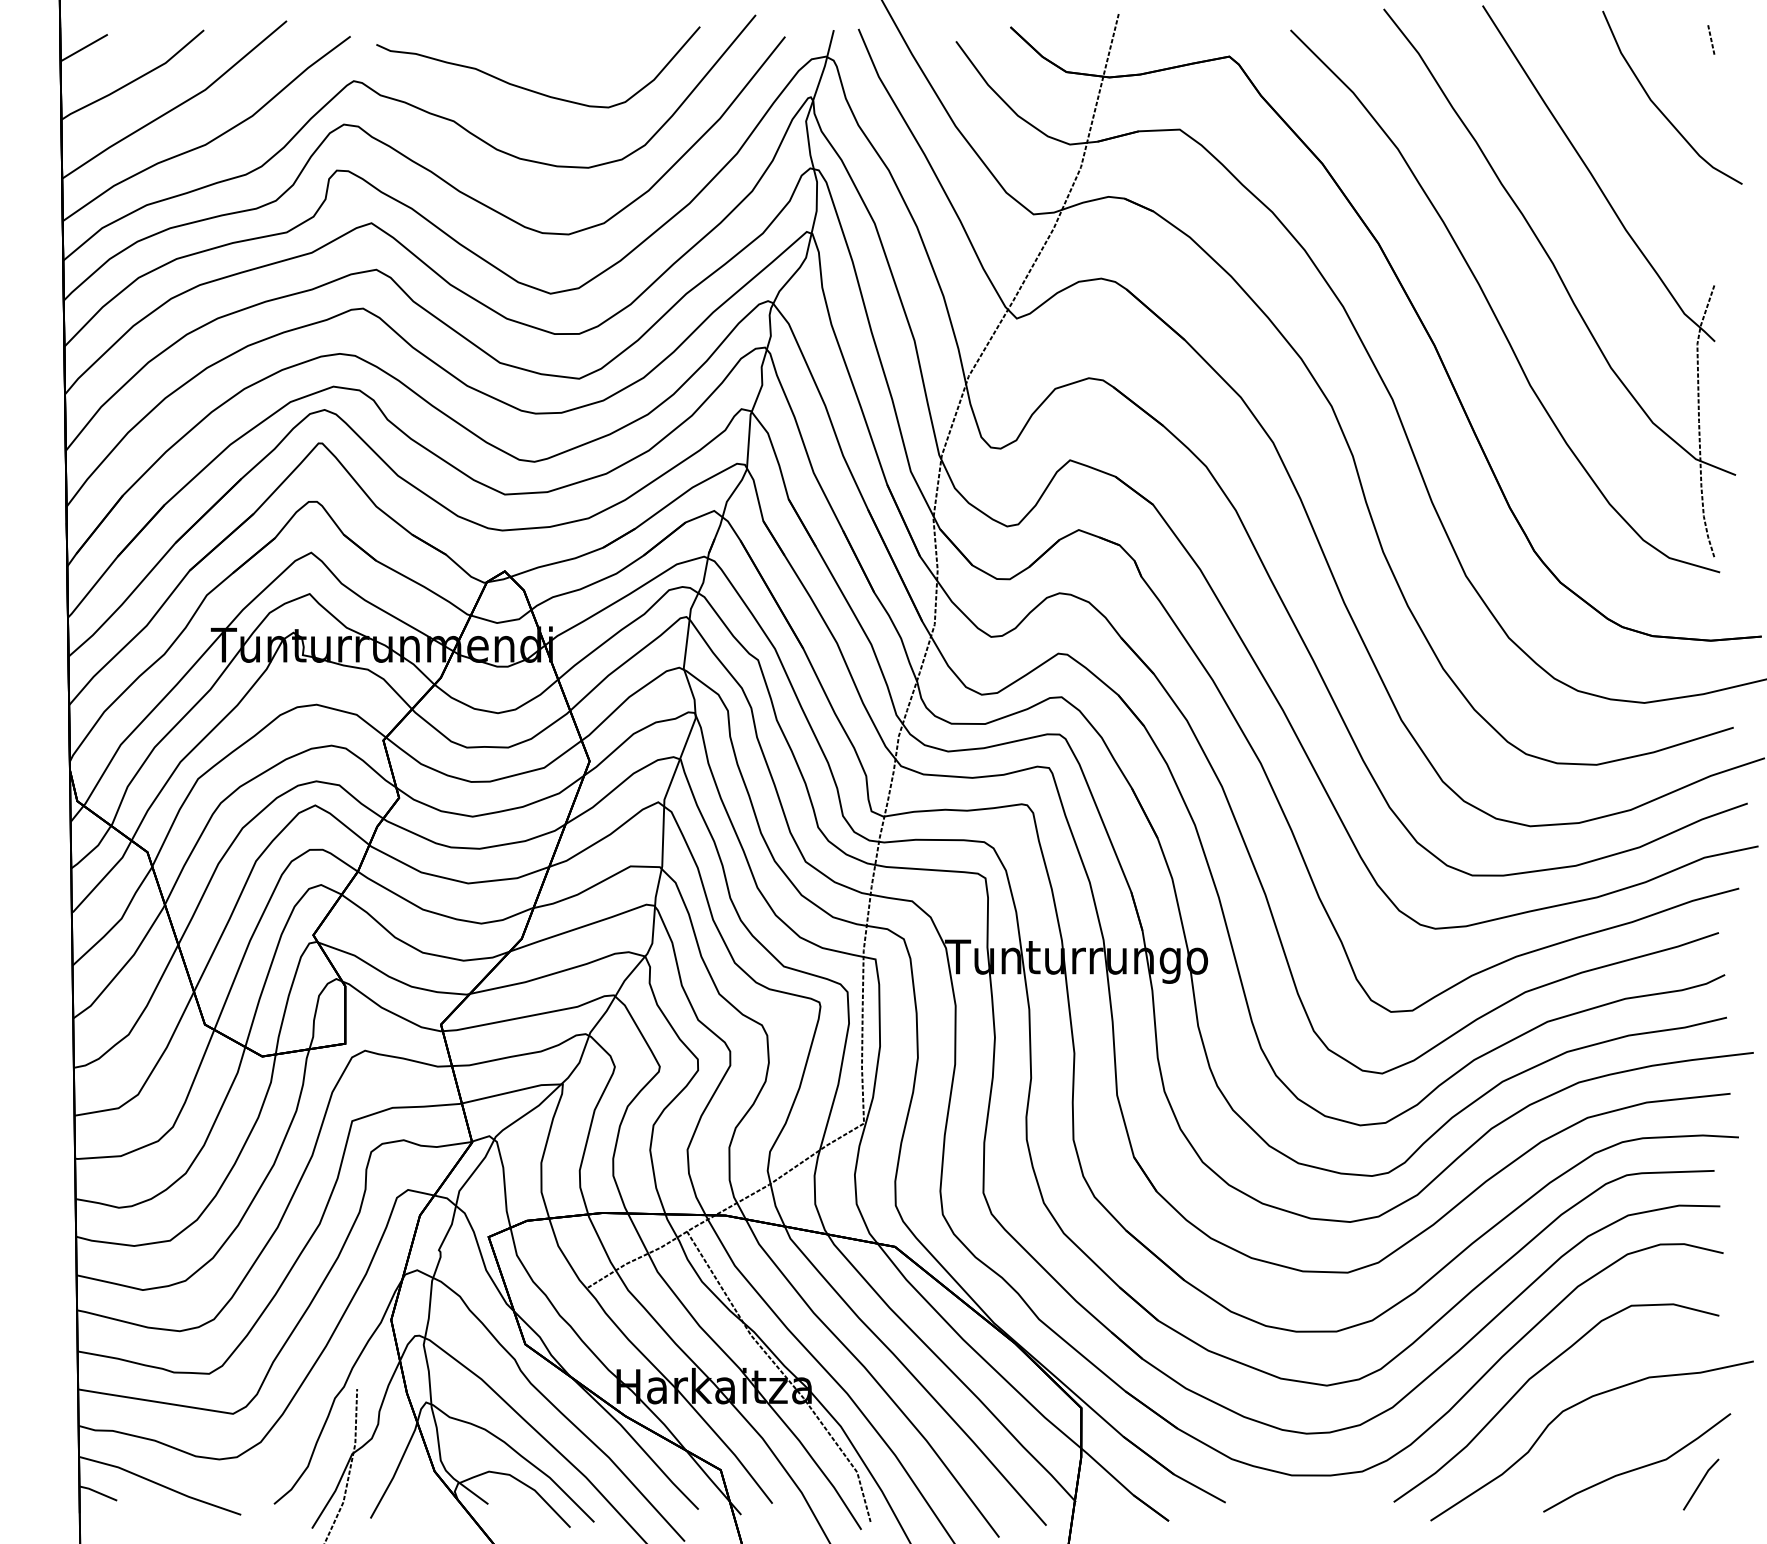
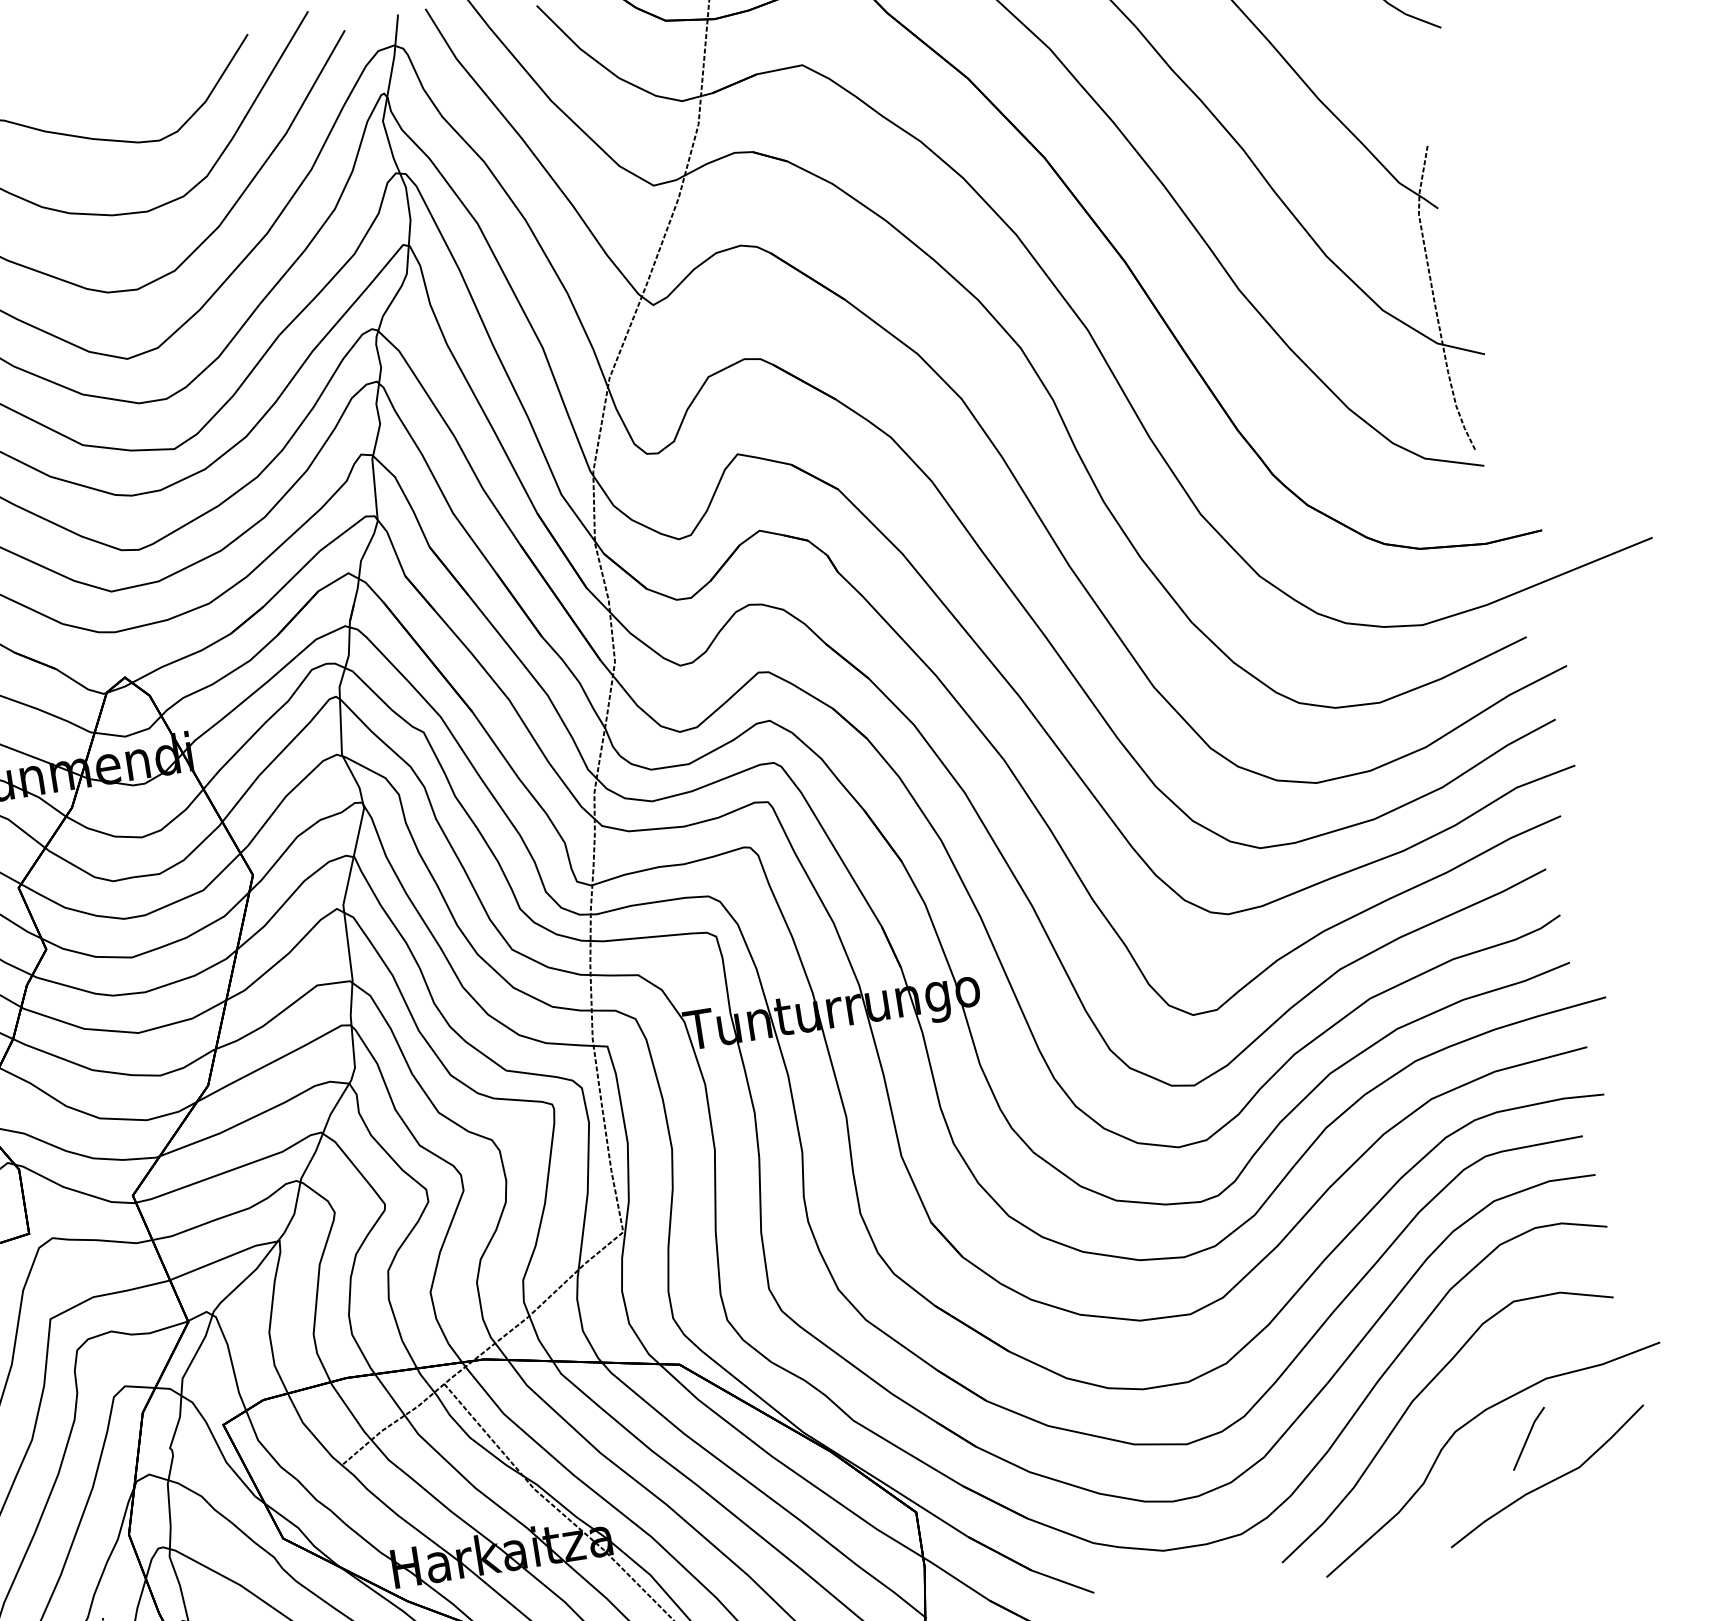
part: (1701, 1484) -> (1529, 1438), moved

